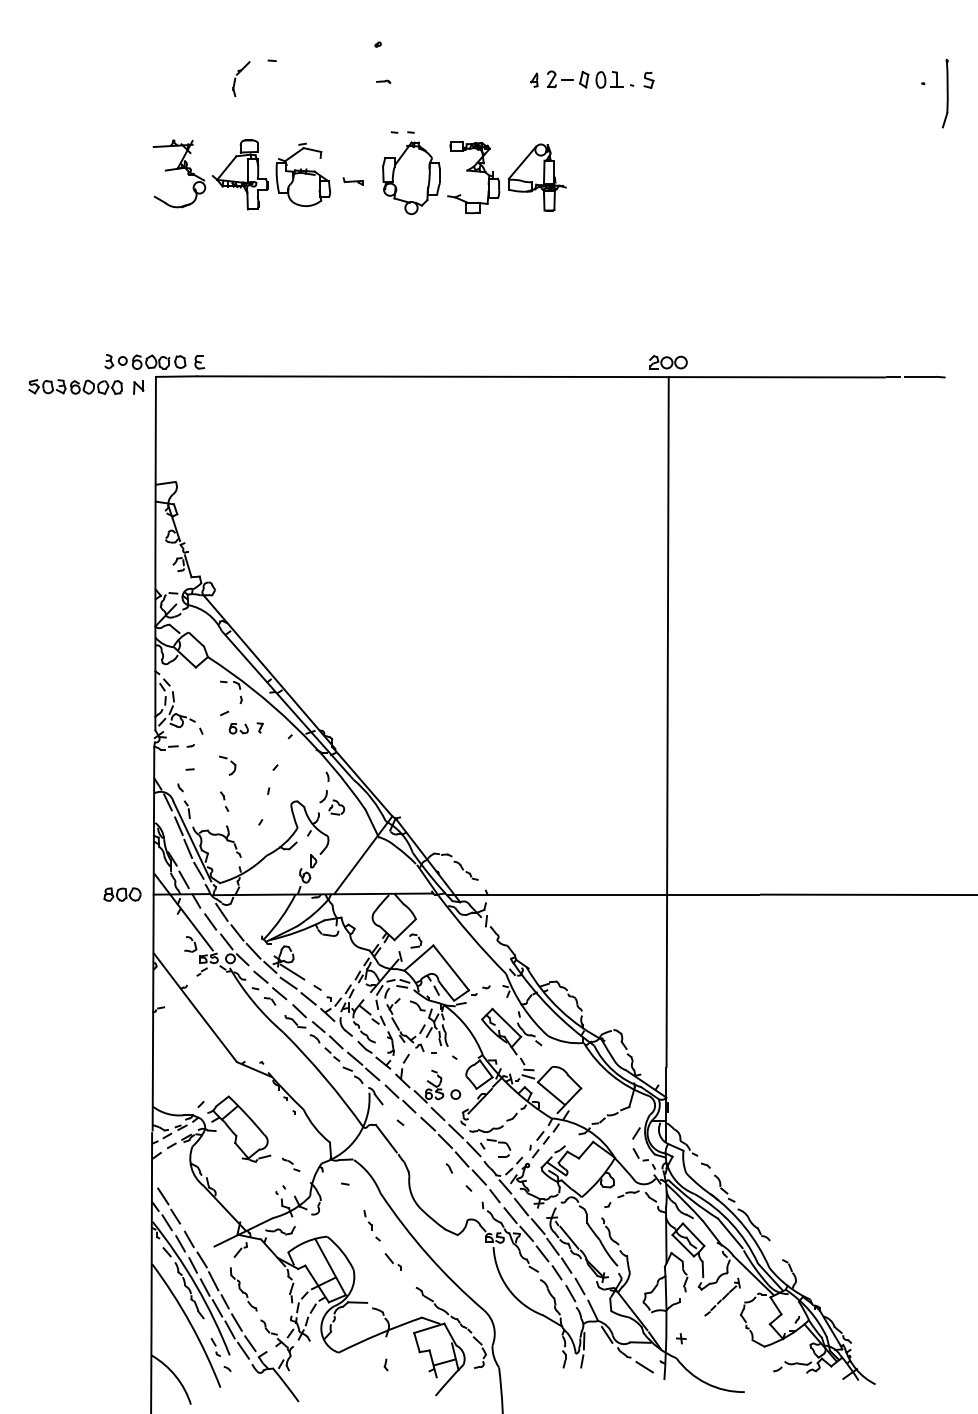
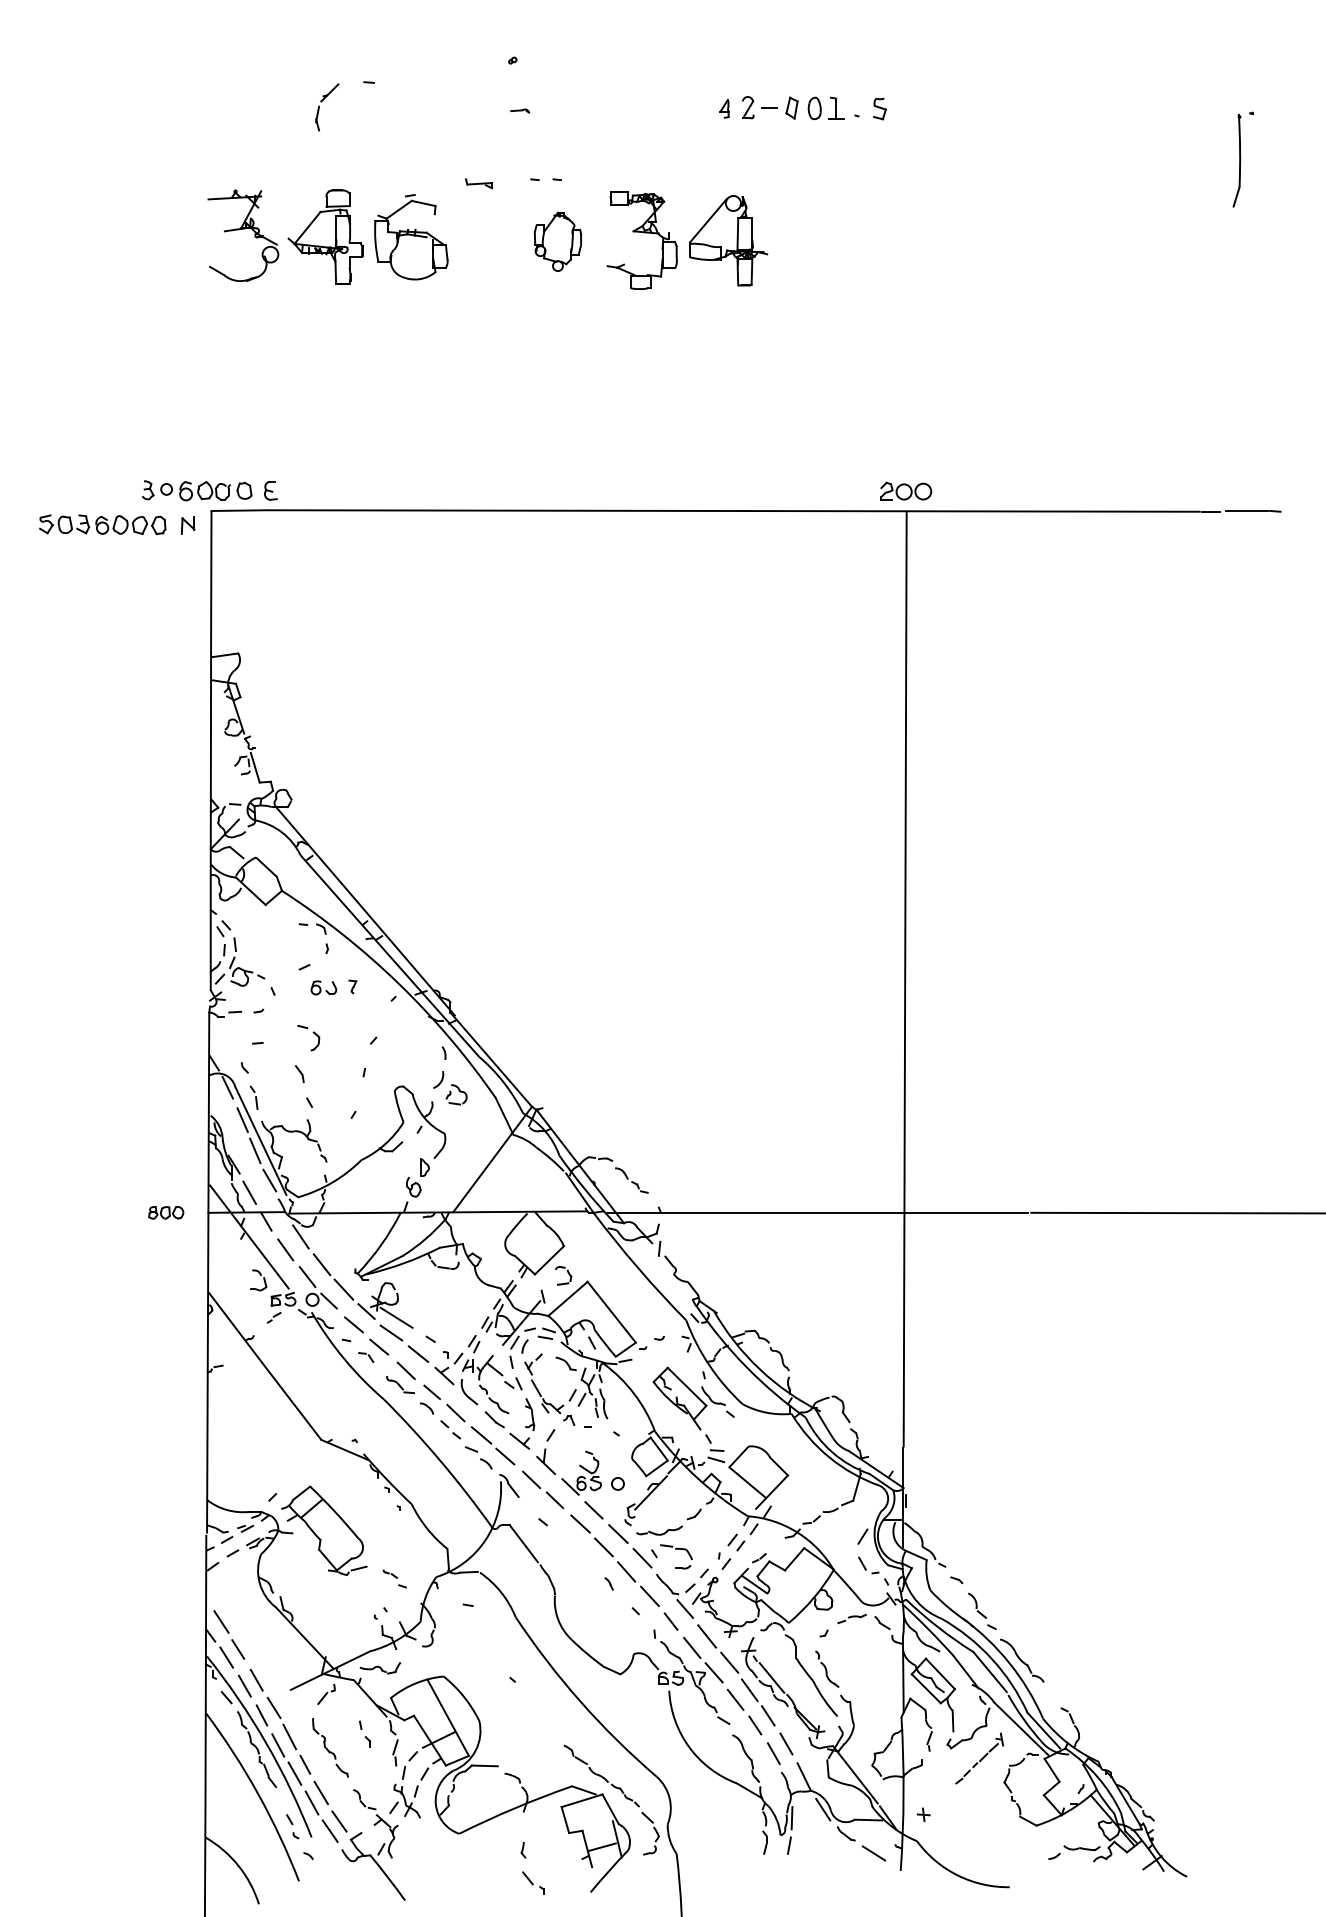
part: (945, 93) -> (1237, 160), moved
part: (411, 178) -> (557, 242), size x0.6
part: (352, 181) -> (477, 183), moved
part: (224, 801) -> (304, 1086), size x1.6
part: (122, 894) -> (166, 1212), size x0.7
part: (367, 1220) -> (364, 1734), moved
part: (392, 1261) -> (532, 1882), moved

